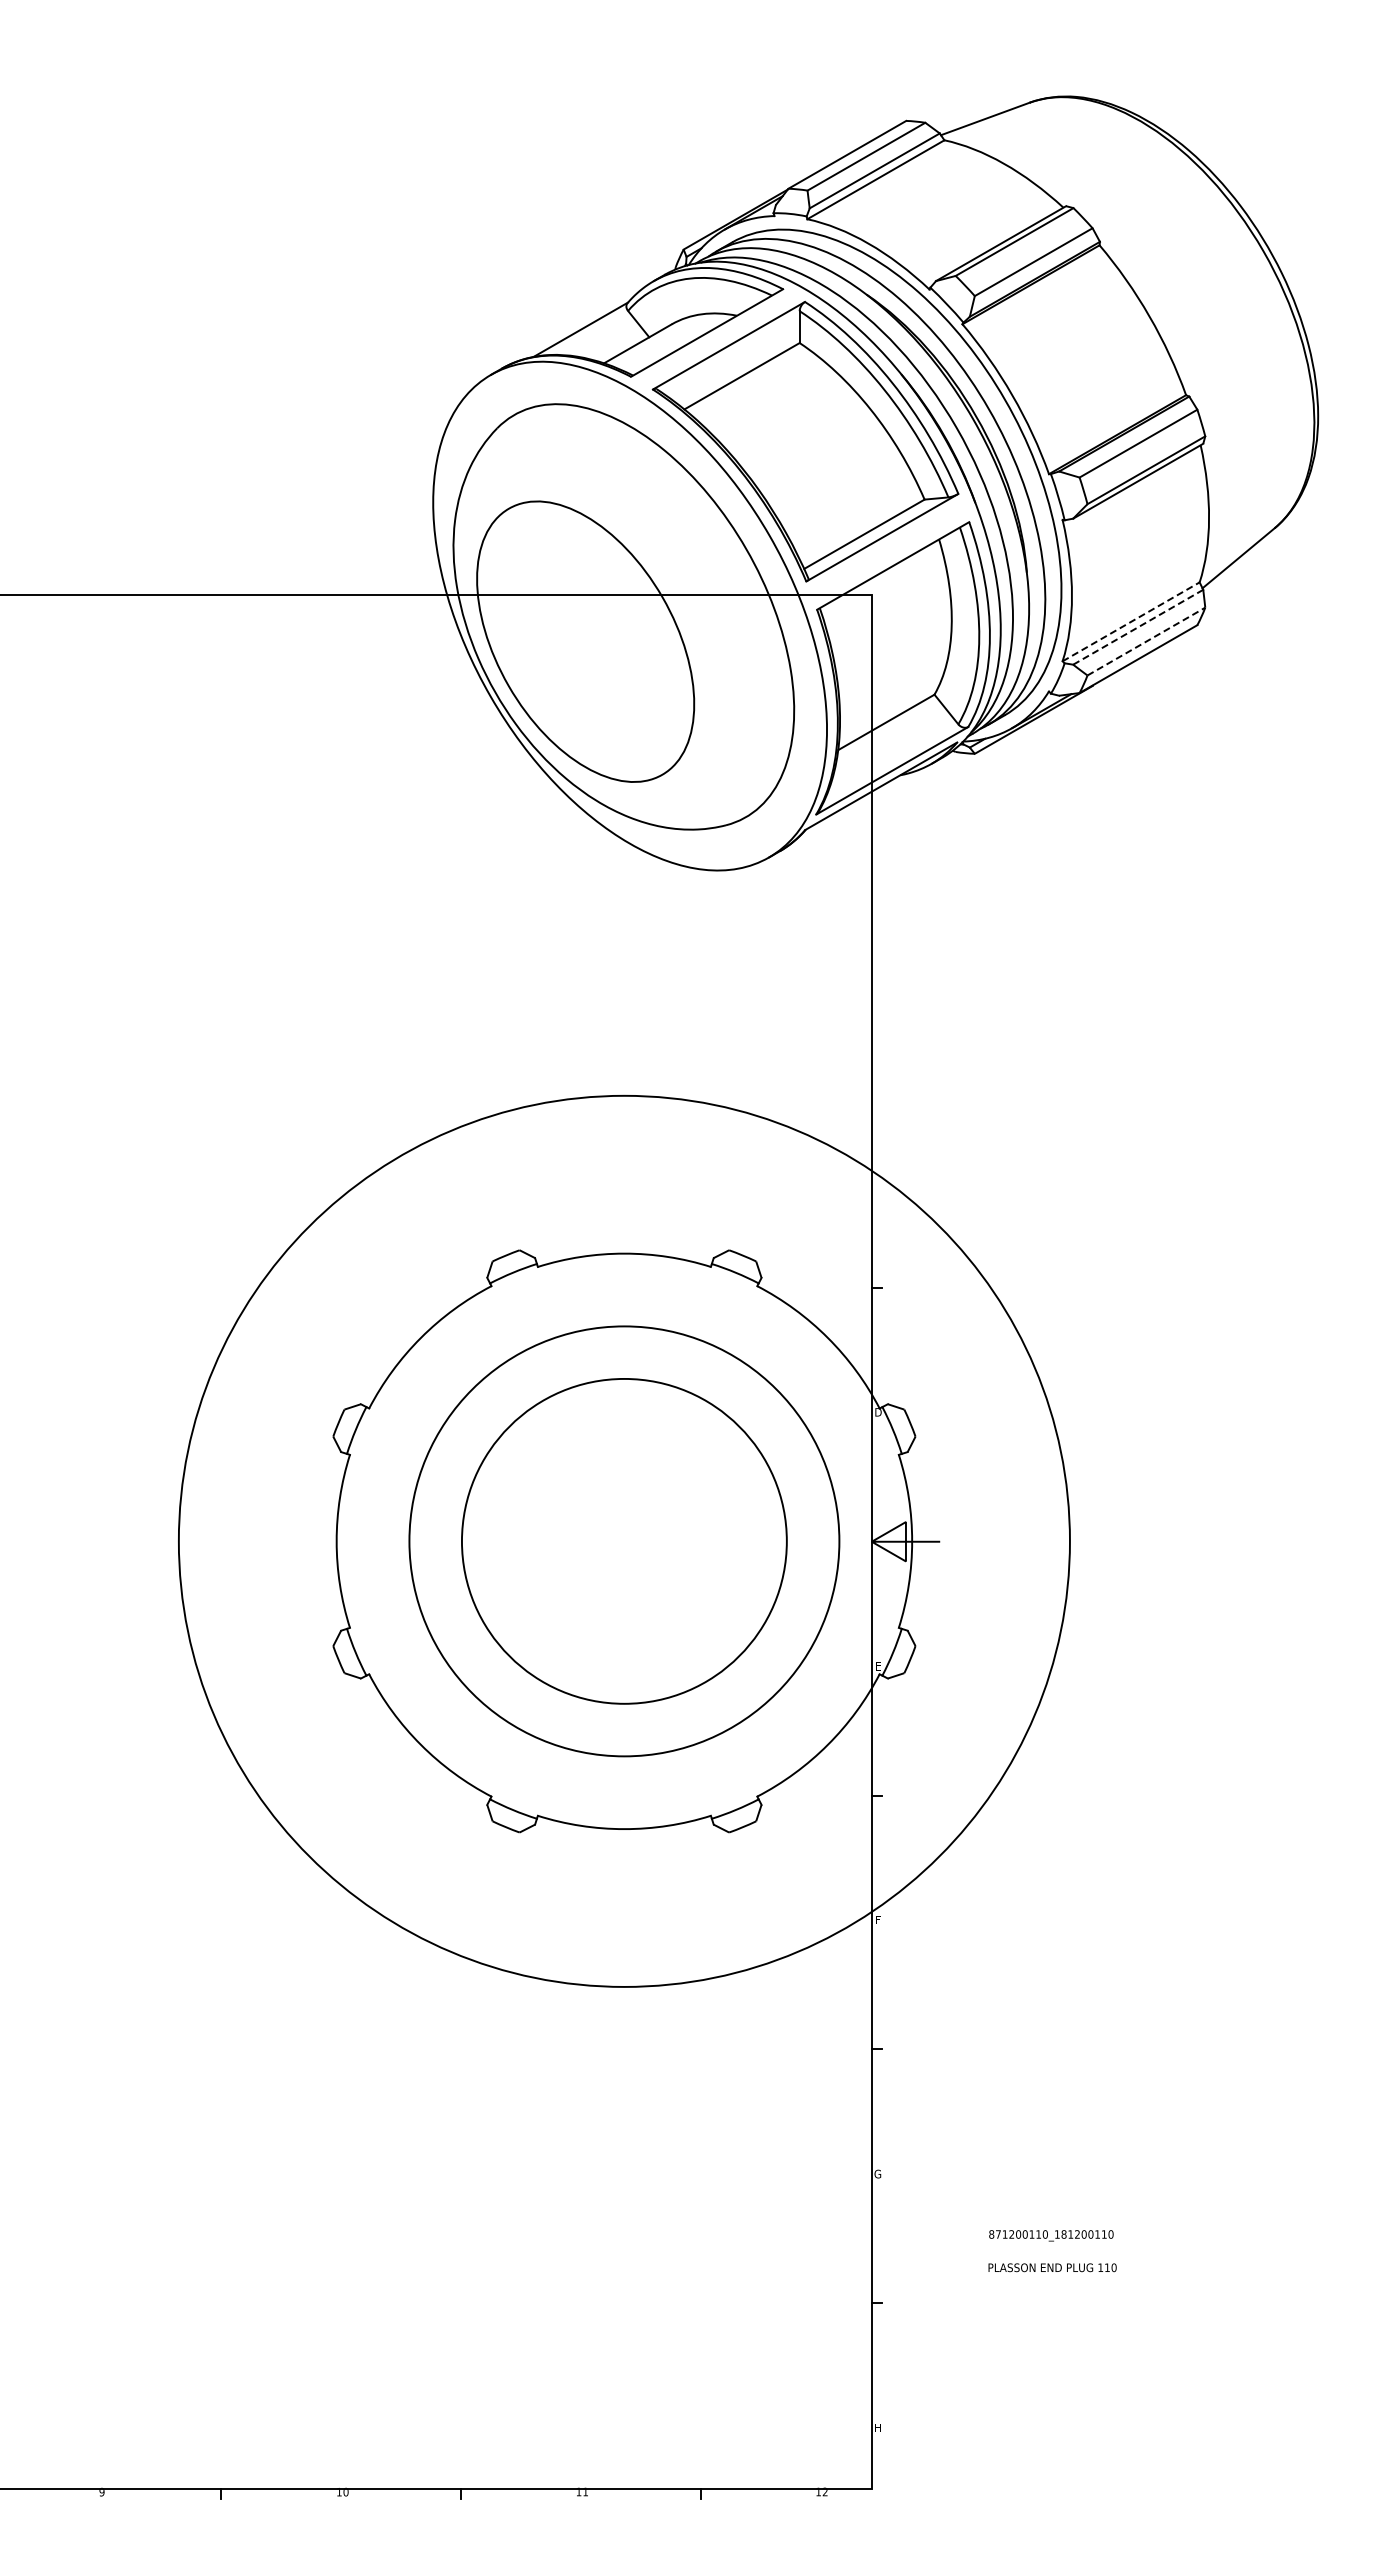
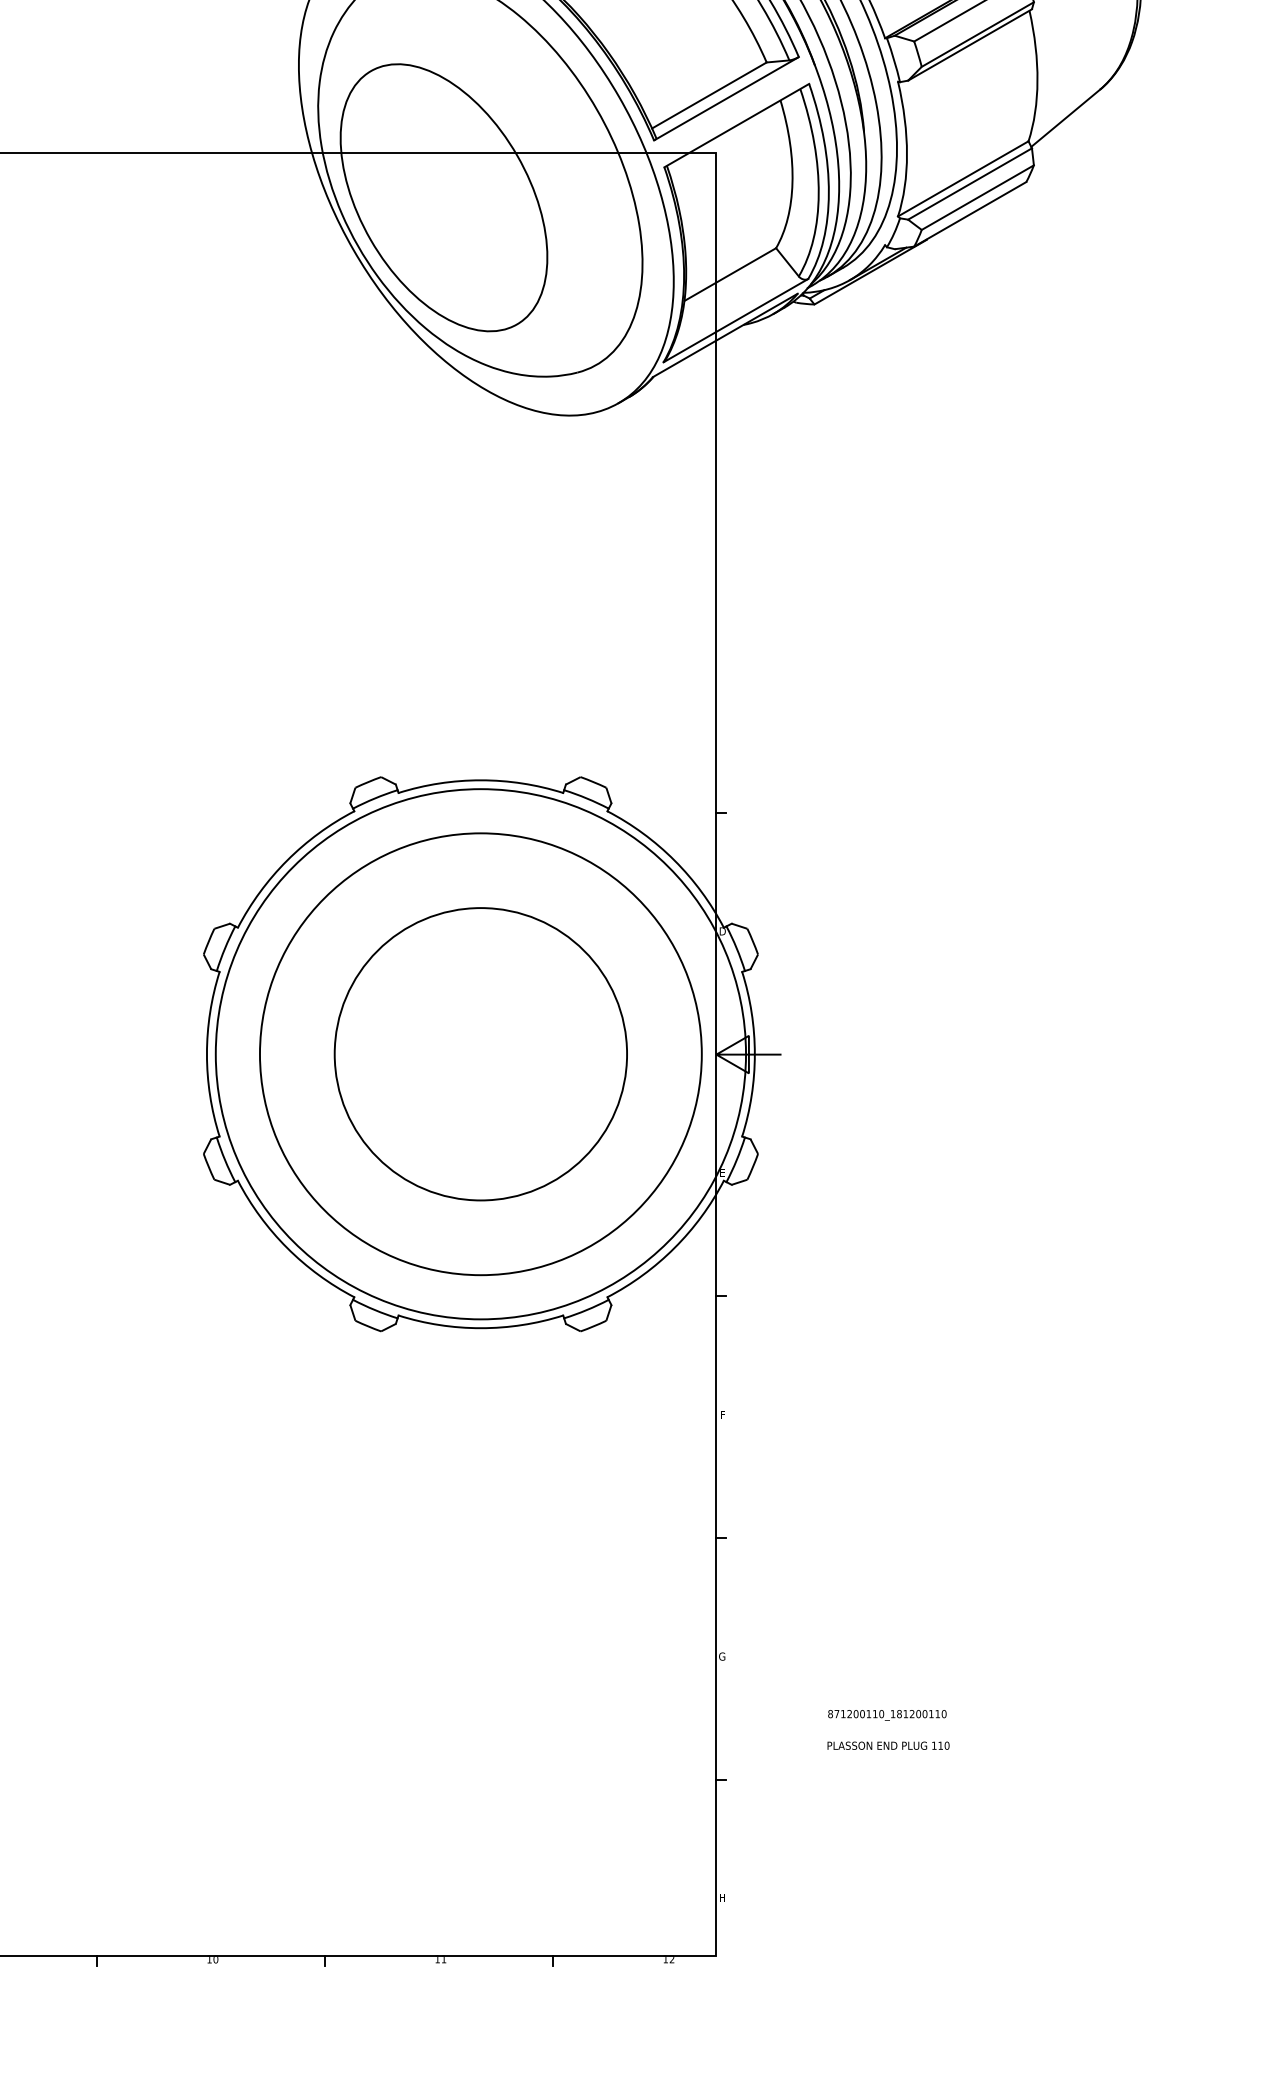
line: (1131, 621) -> (963, 178), dashed -> solid
line: (1137, 627) -> (969, 184), dashed -> solid
line: (1146, 641) -> (977, 197), dashed -> solid
circle: (623, 1540) -> (480, 1053), size x0.62
circle: (623, 1540) -> (480, 1053), size x0.71
circle: (624, 1541) -> (480, 1054), size x1.43

